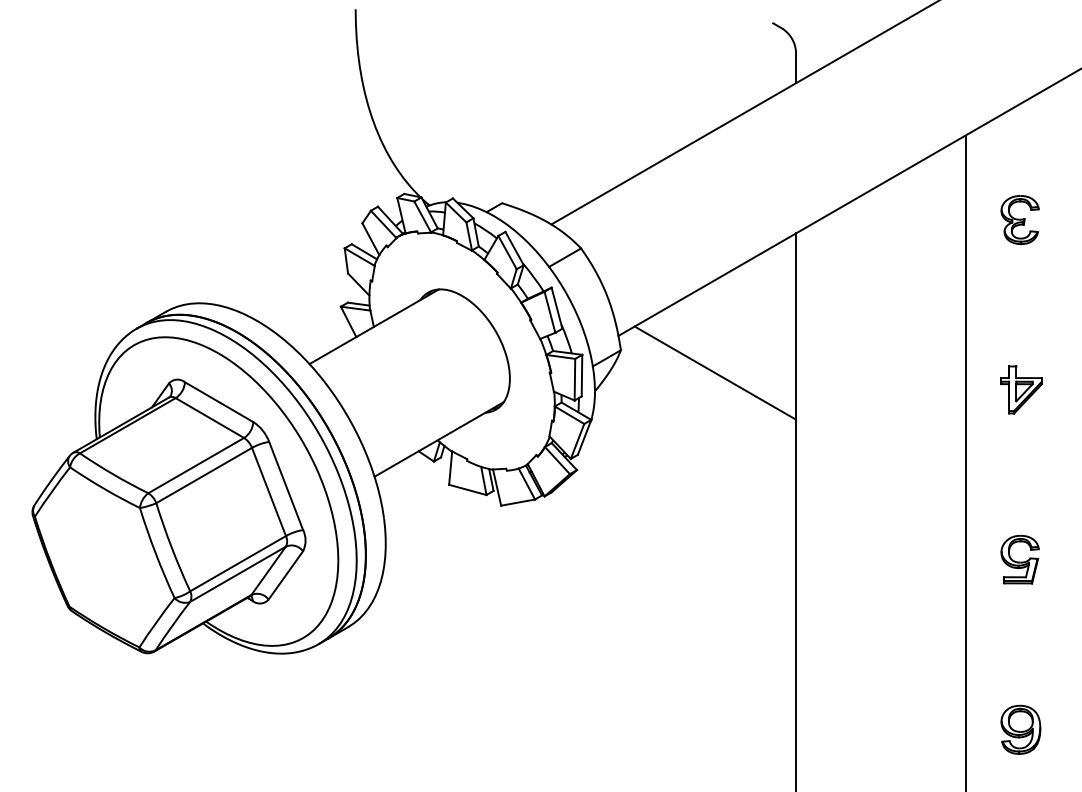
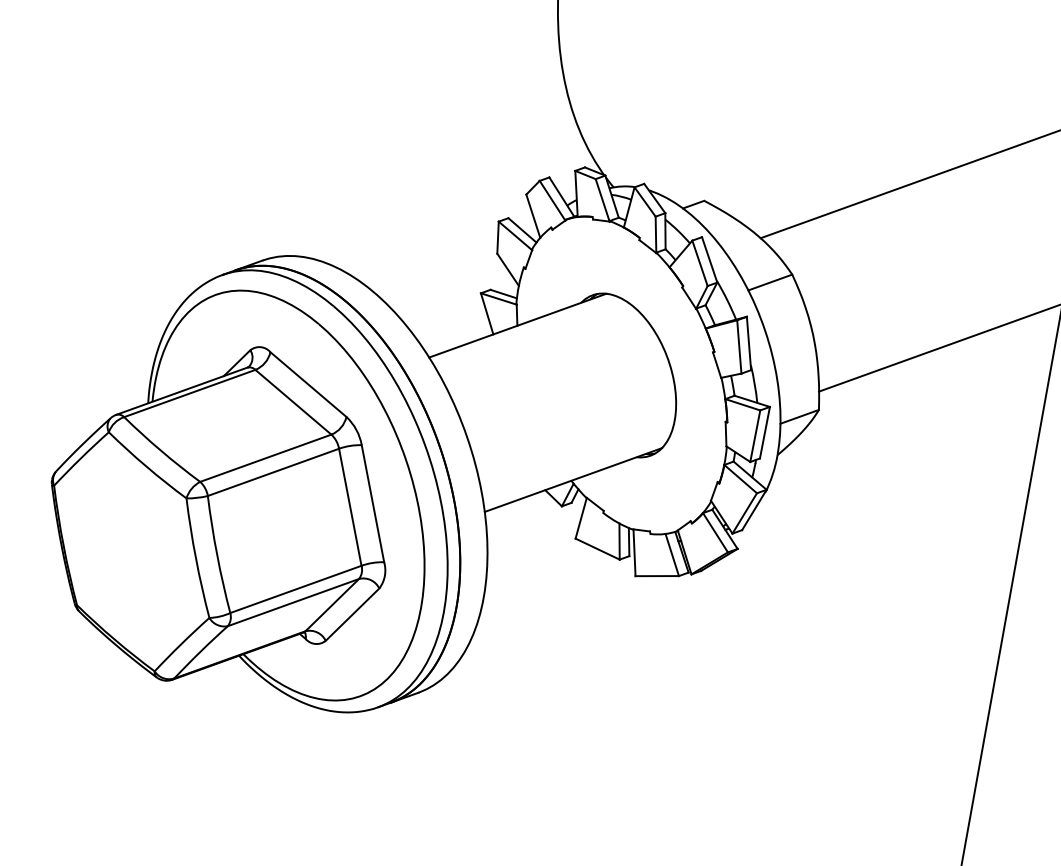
line: (715, 372) -> (931, 458), removed

